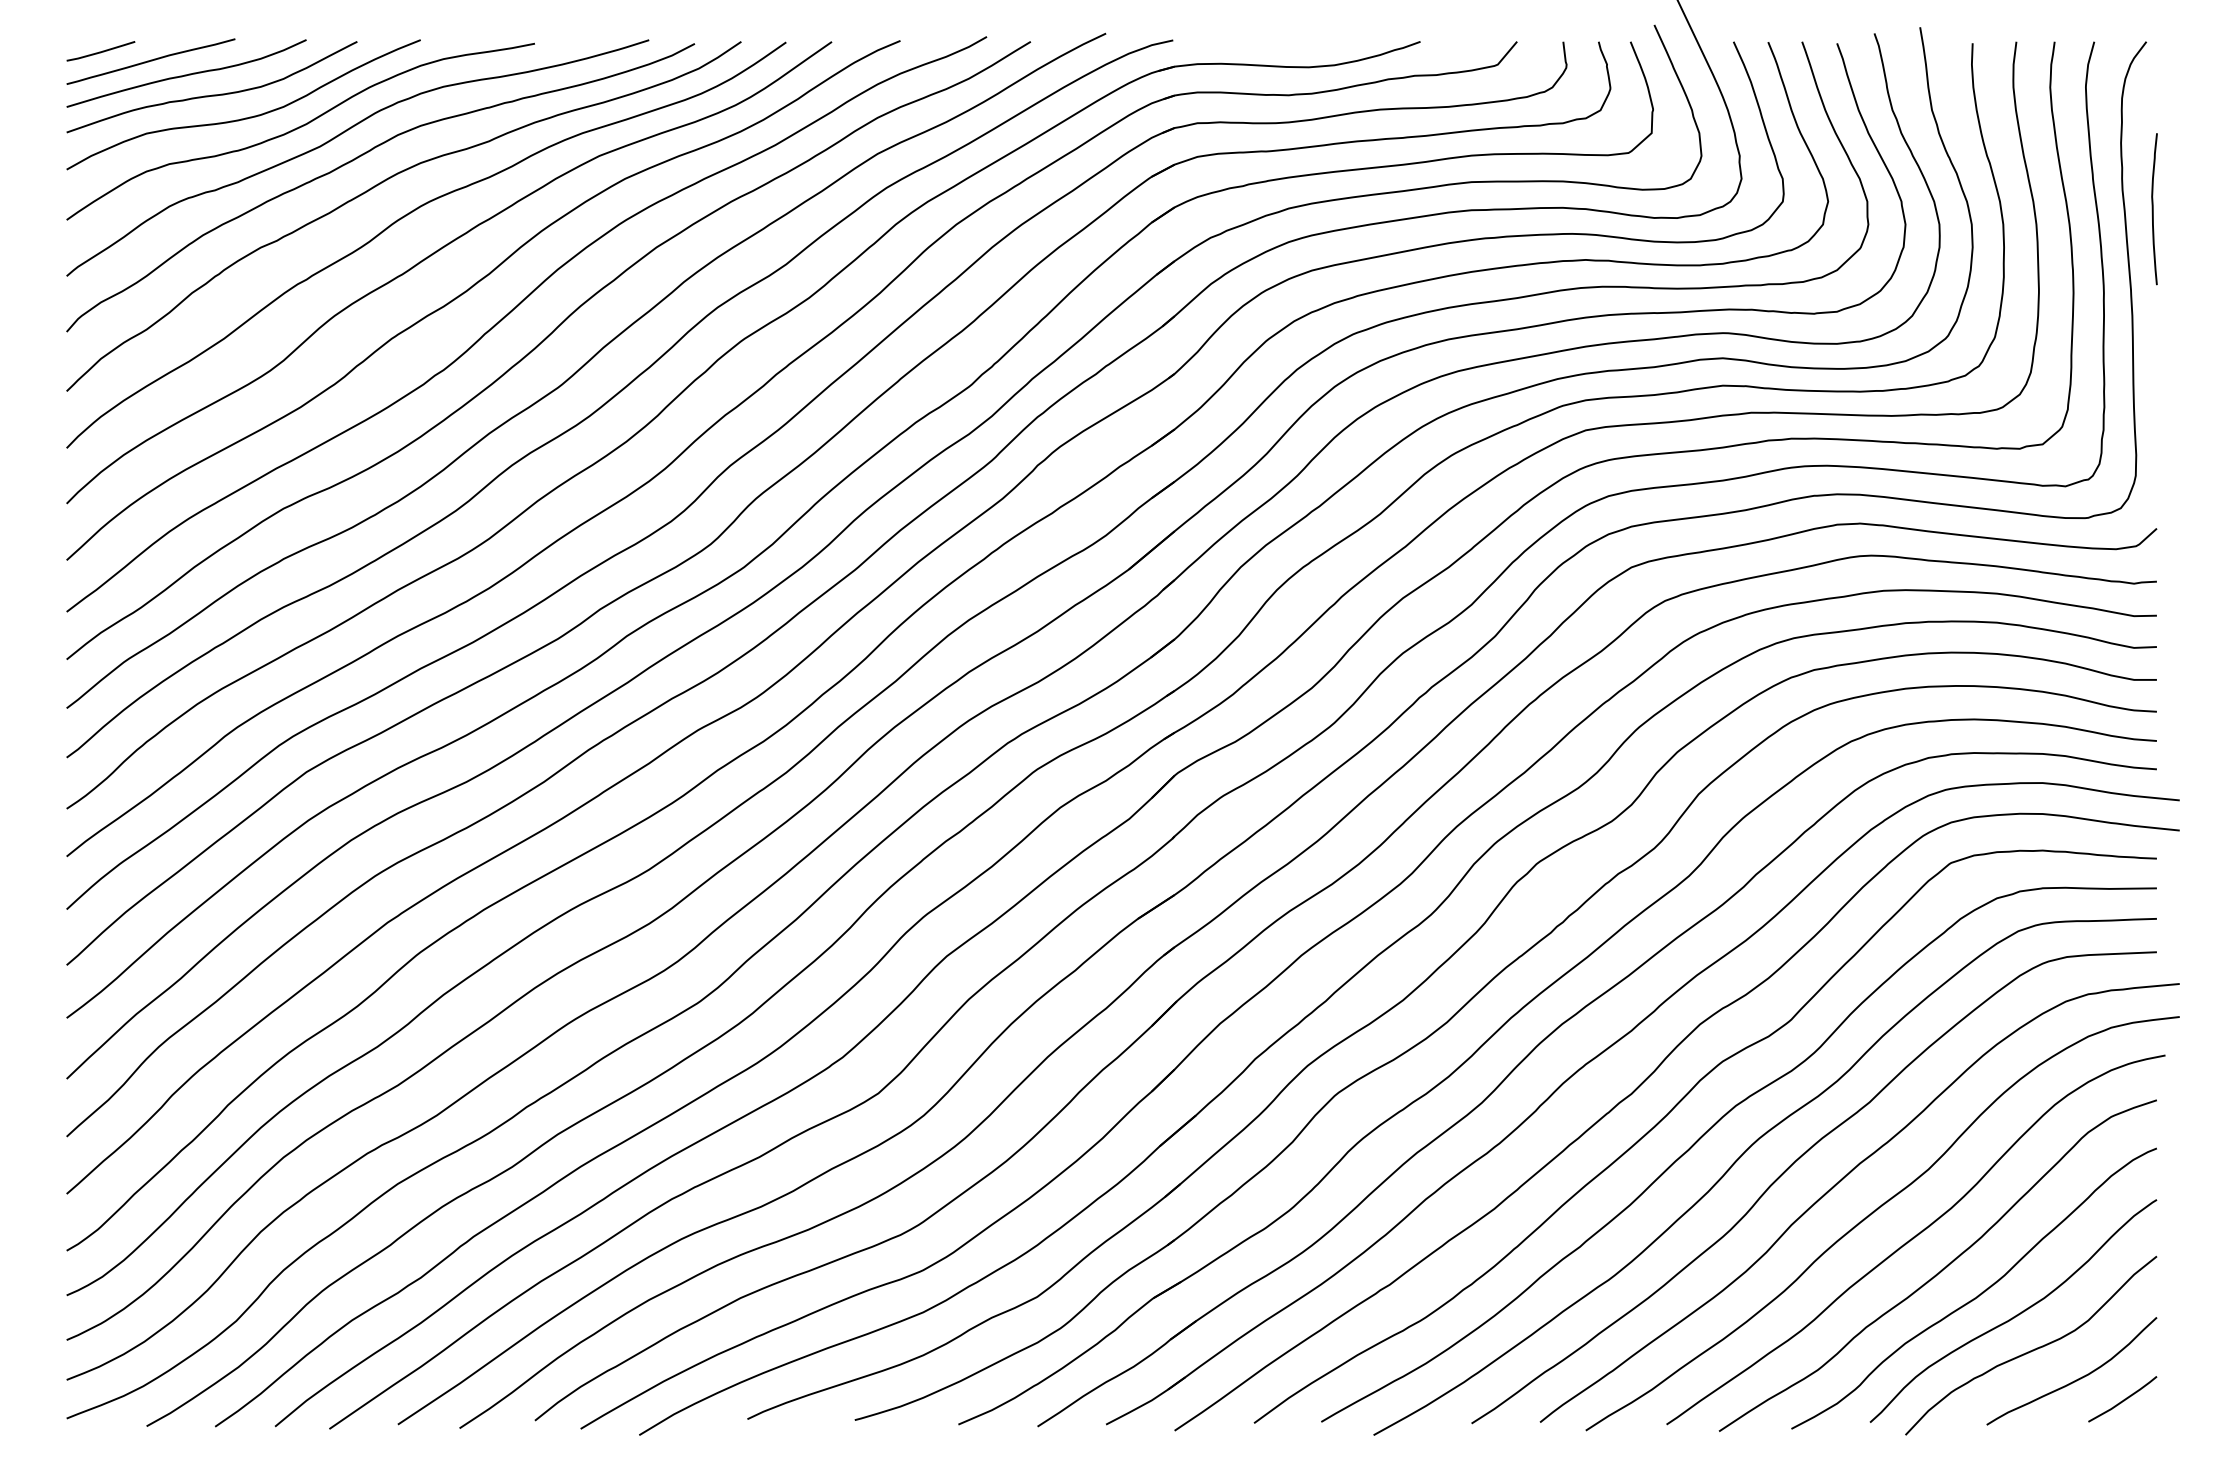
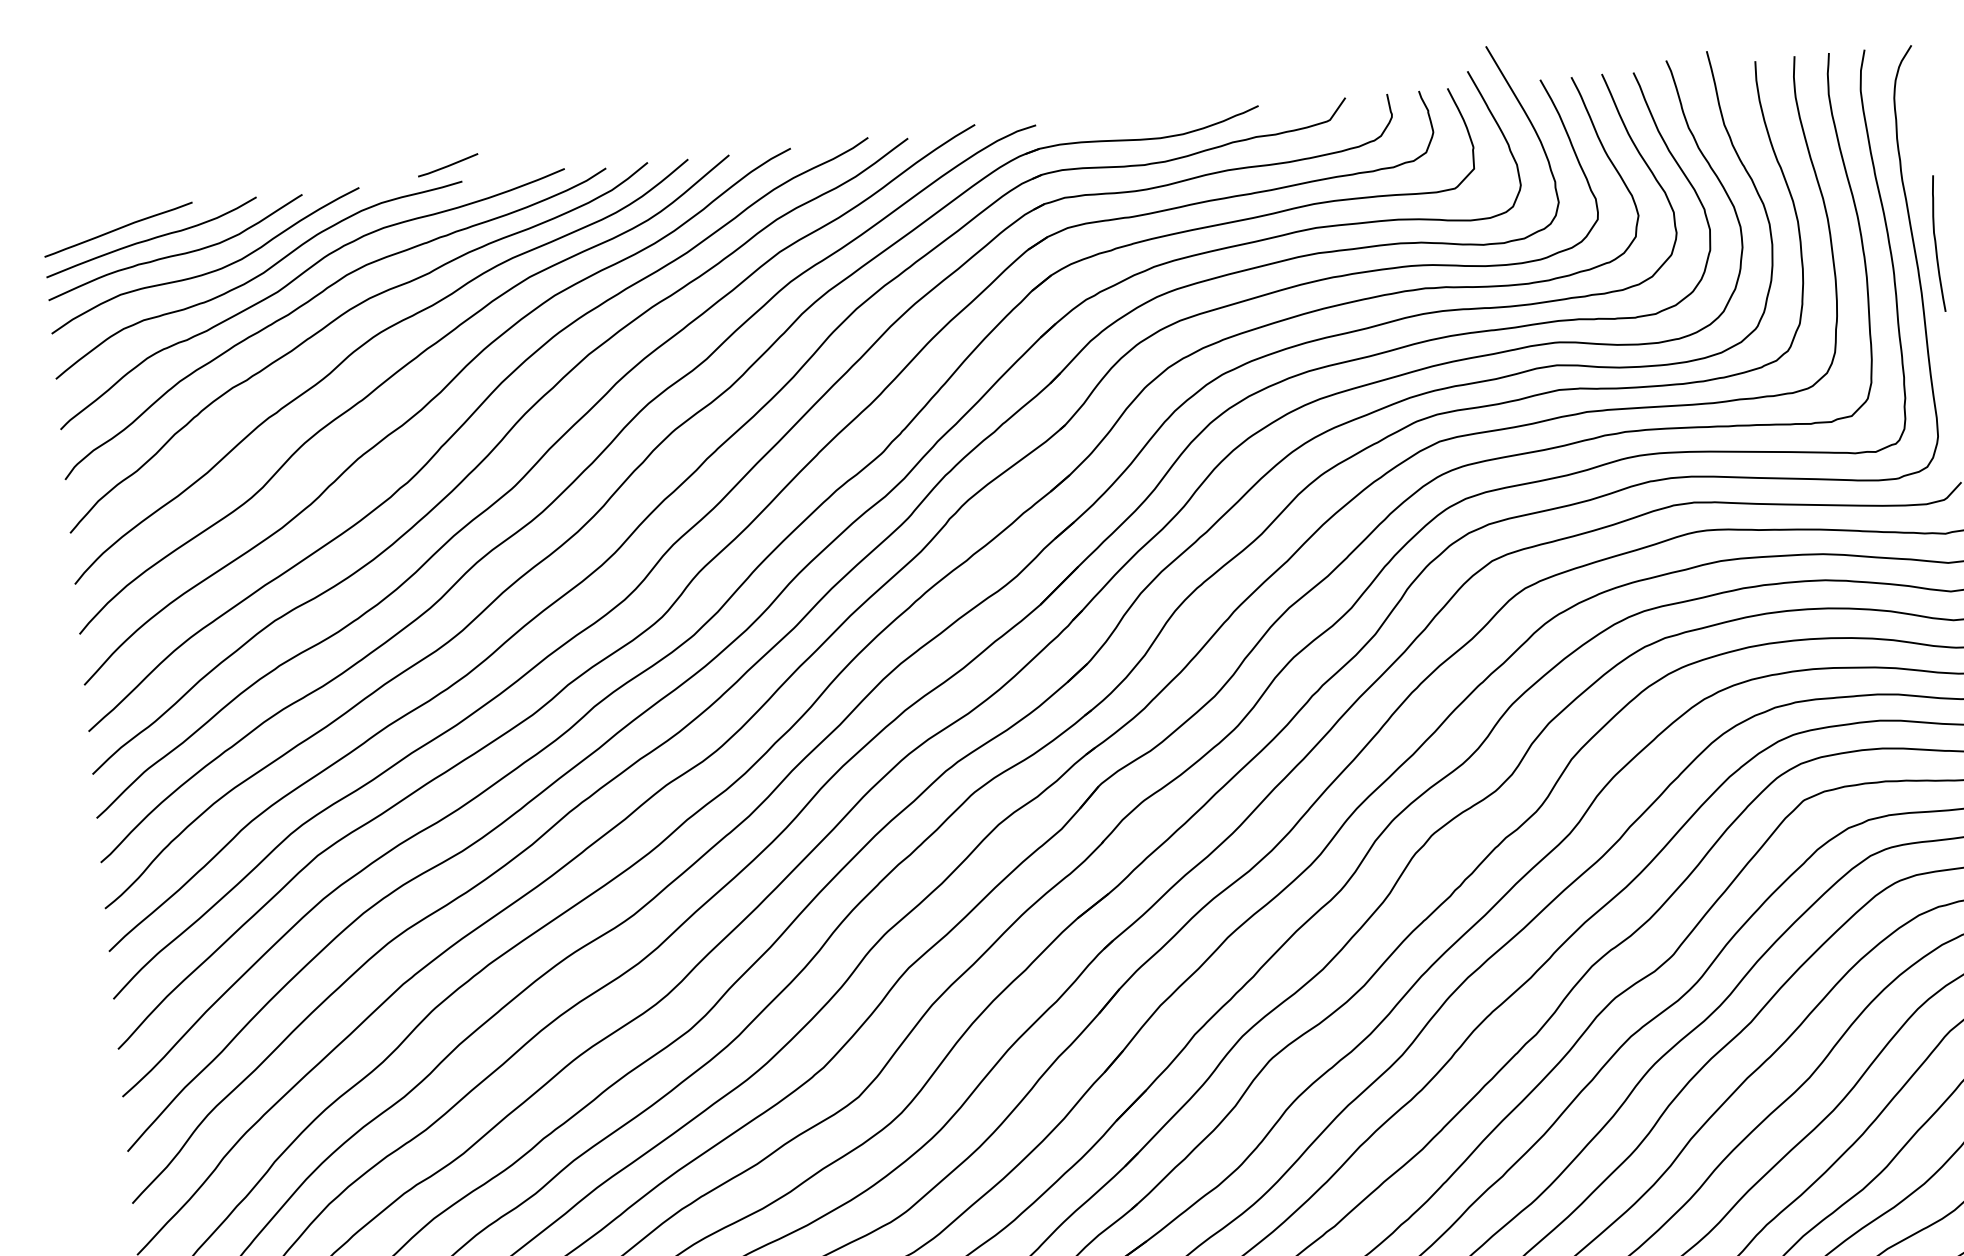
line: (100, 51) -> (447, 165), moved
curve: (2153, 209) -> (1936, 244), moved

